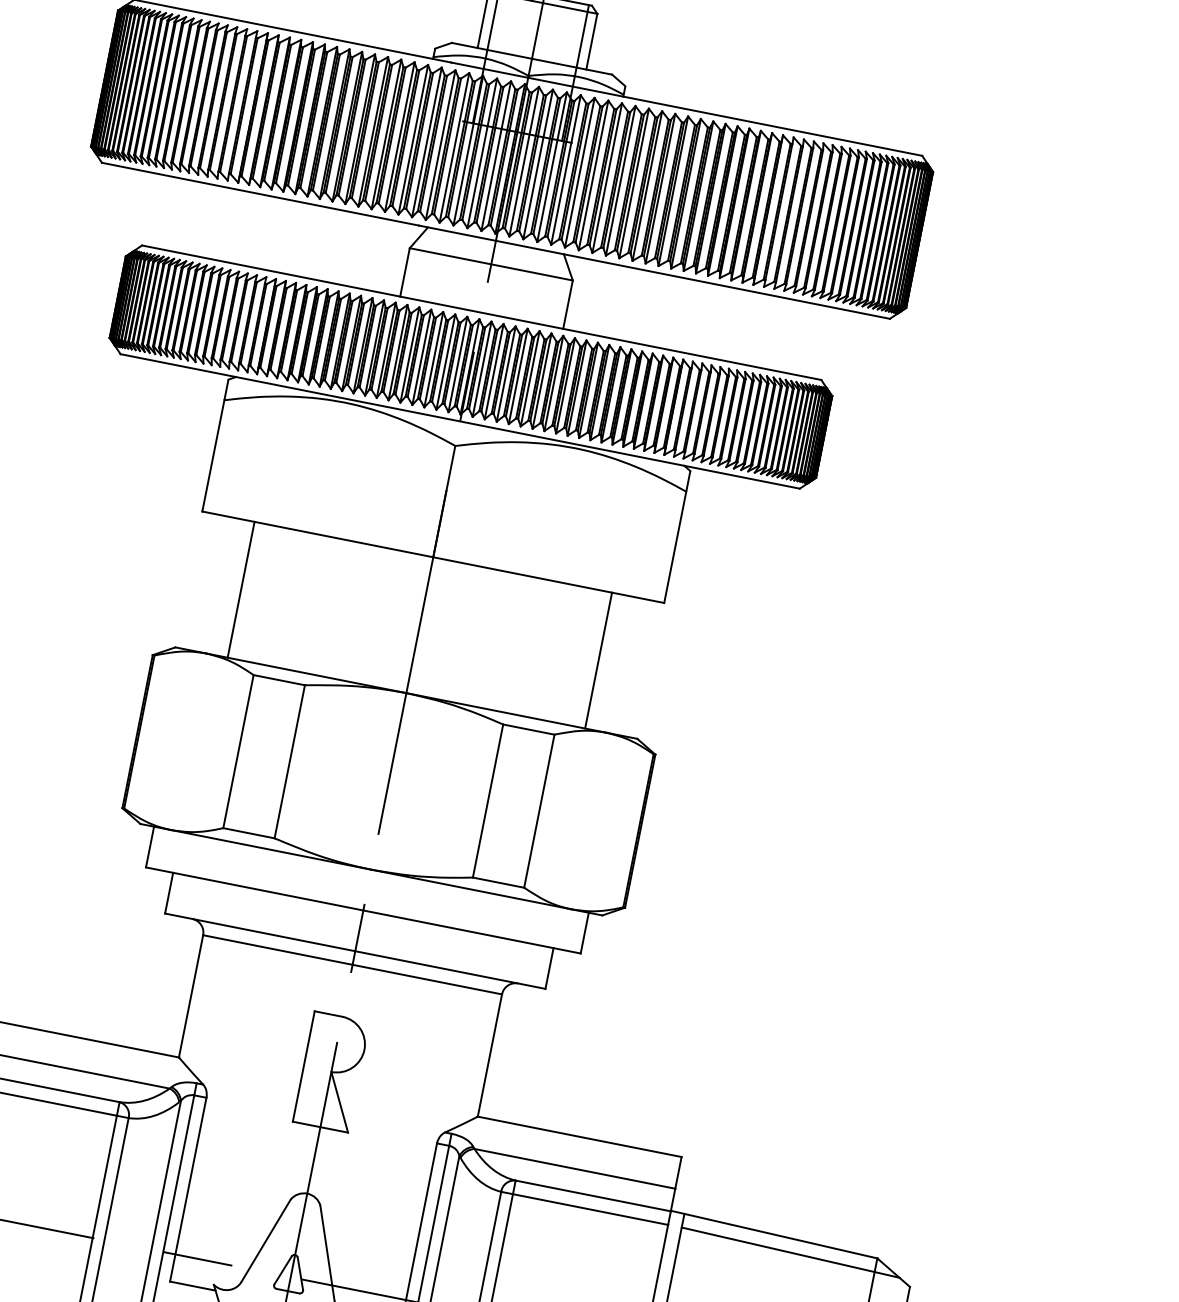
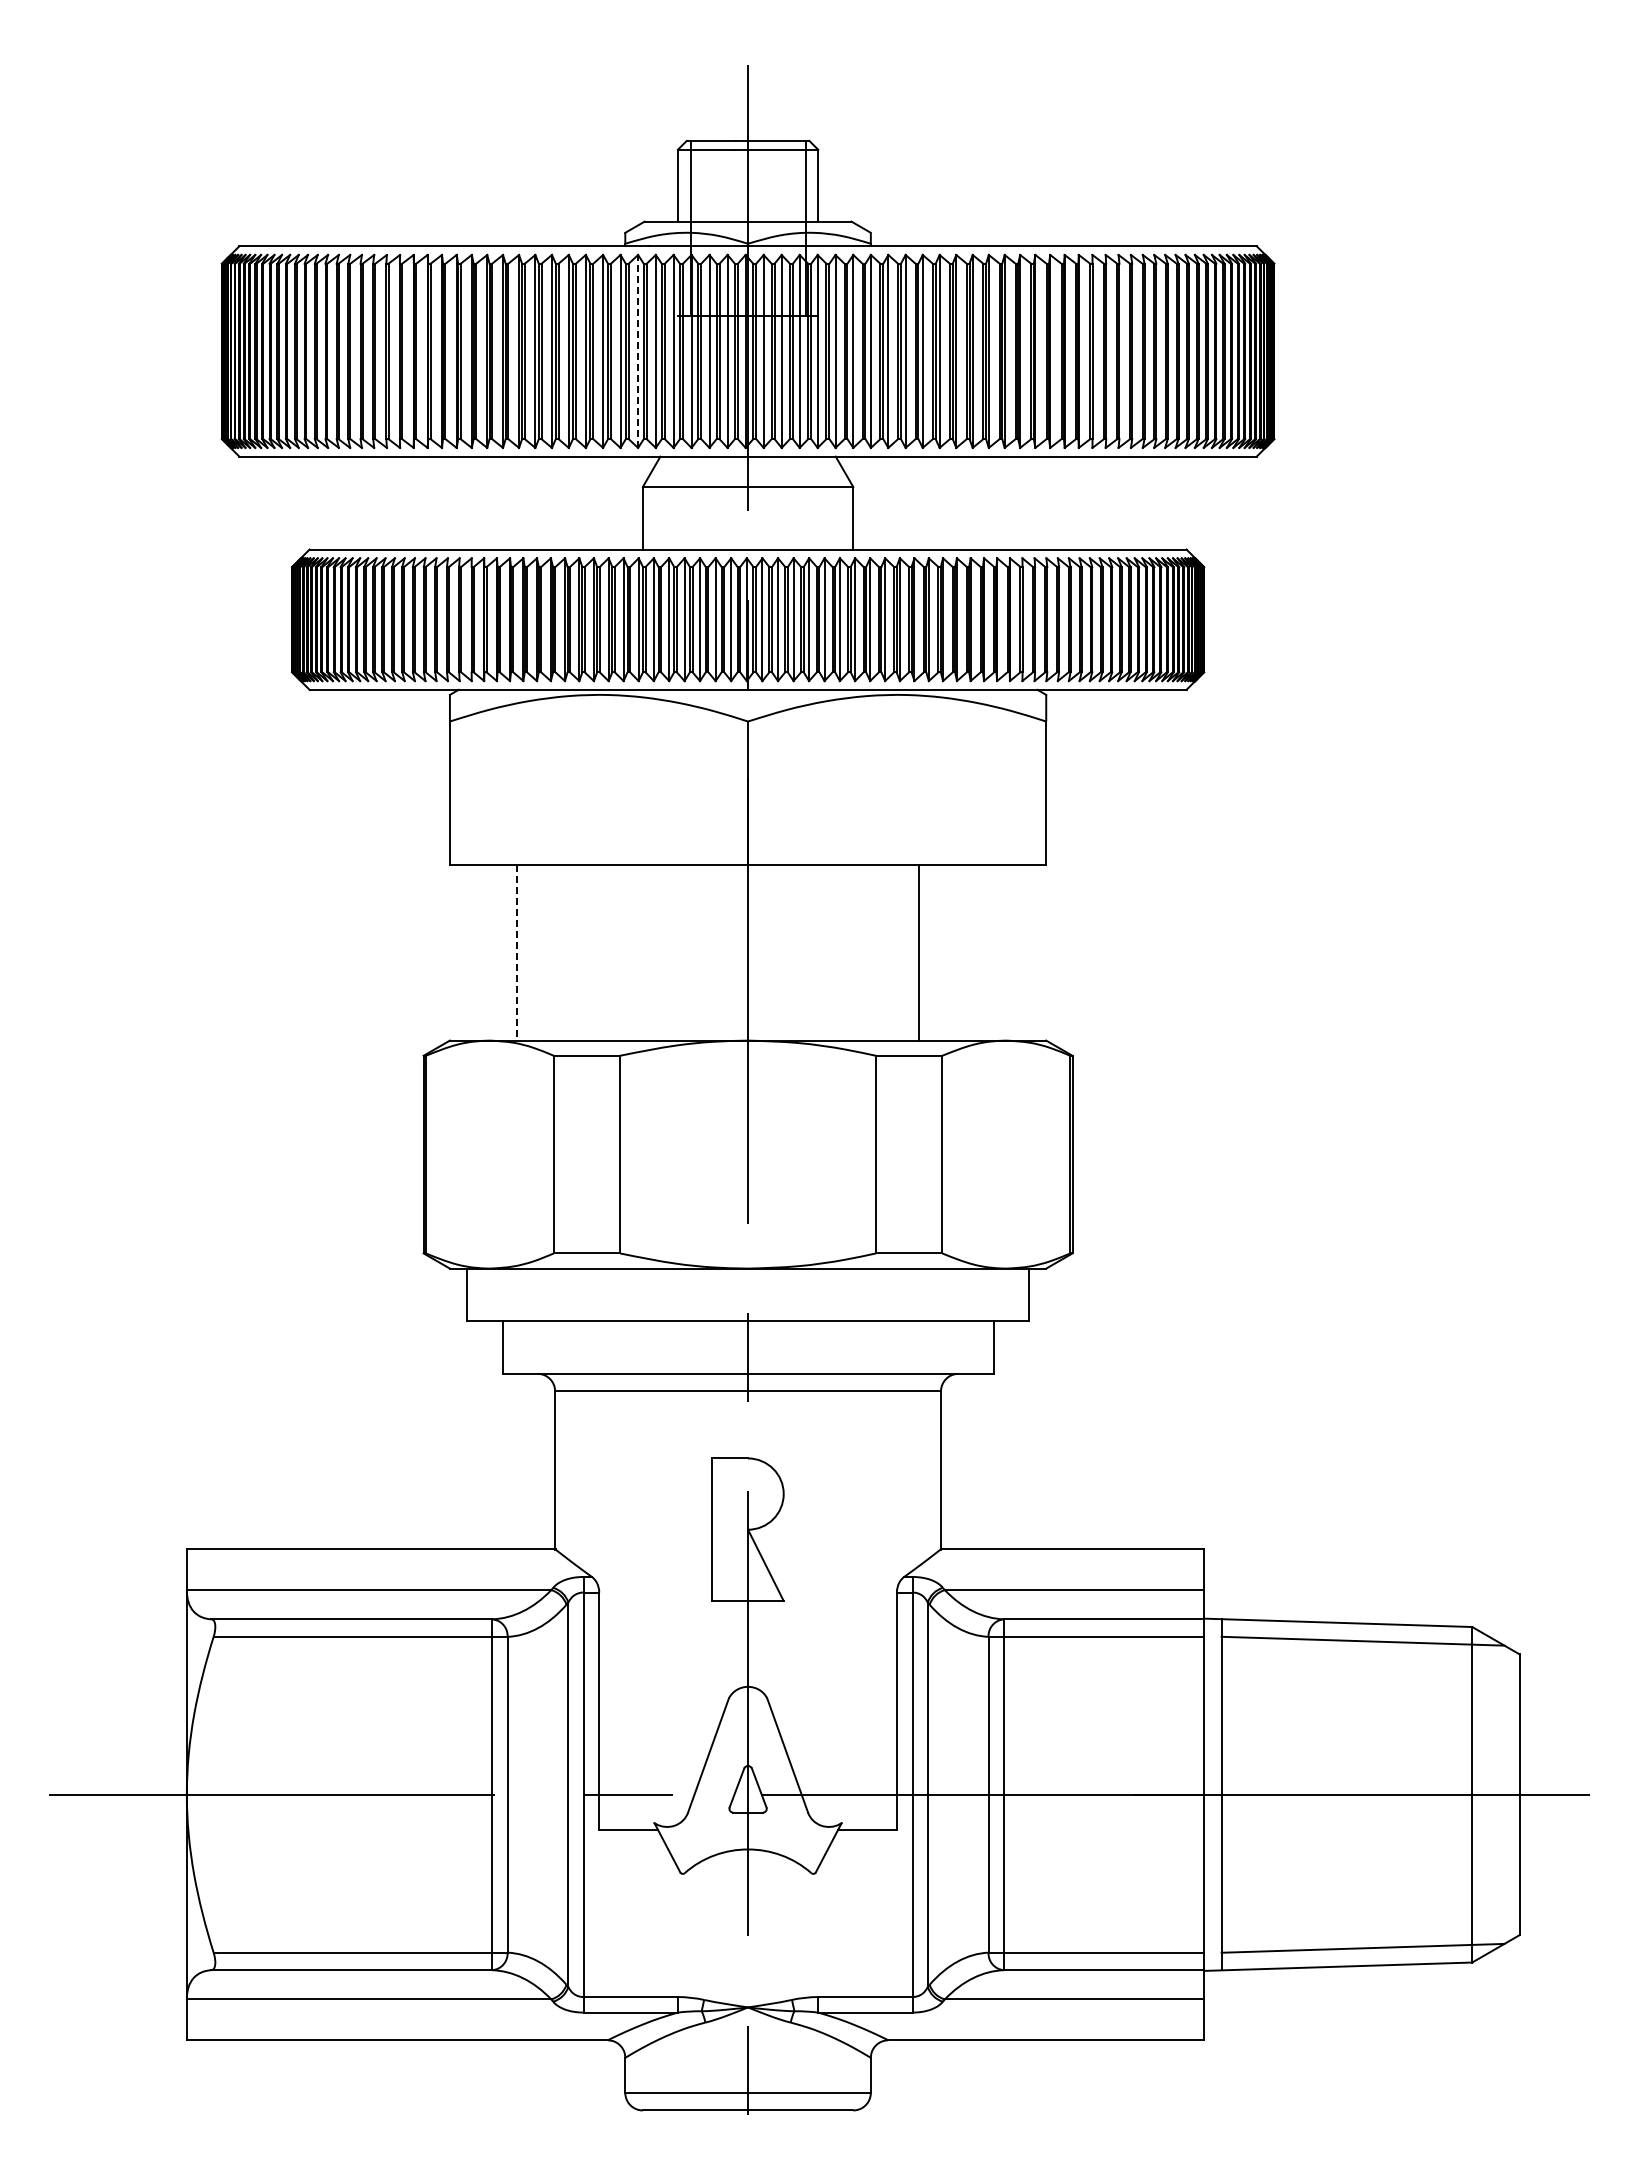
line: (427, 141) -> (638, 350), solid -> dashed
line: (241, 589) -> (517, 952), solid -> dashed
line: (598, 660) -> (918, 952), moved

